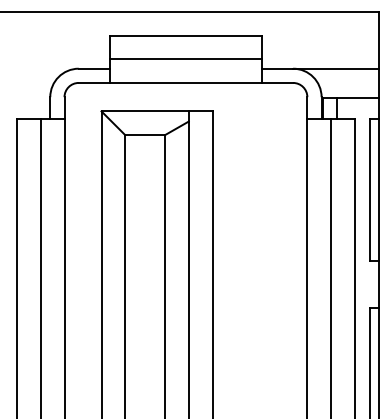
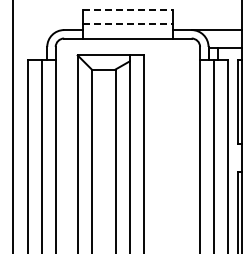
line: (186, 35) -> (128, 10), solid -> dashed
line: (186, 59) -> (128, 24), solid -> dashed

